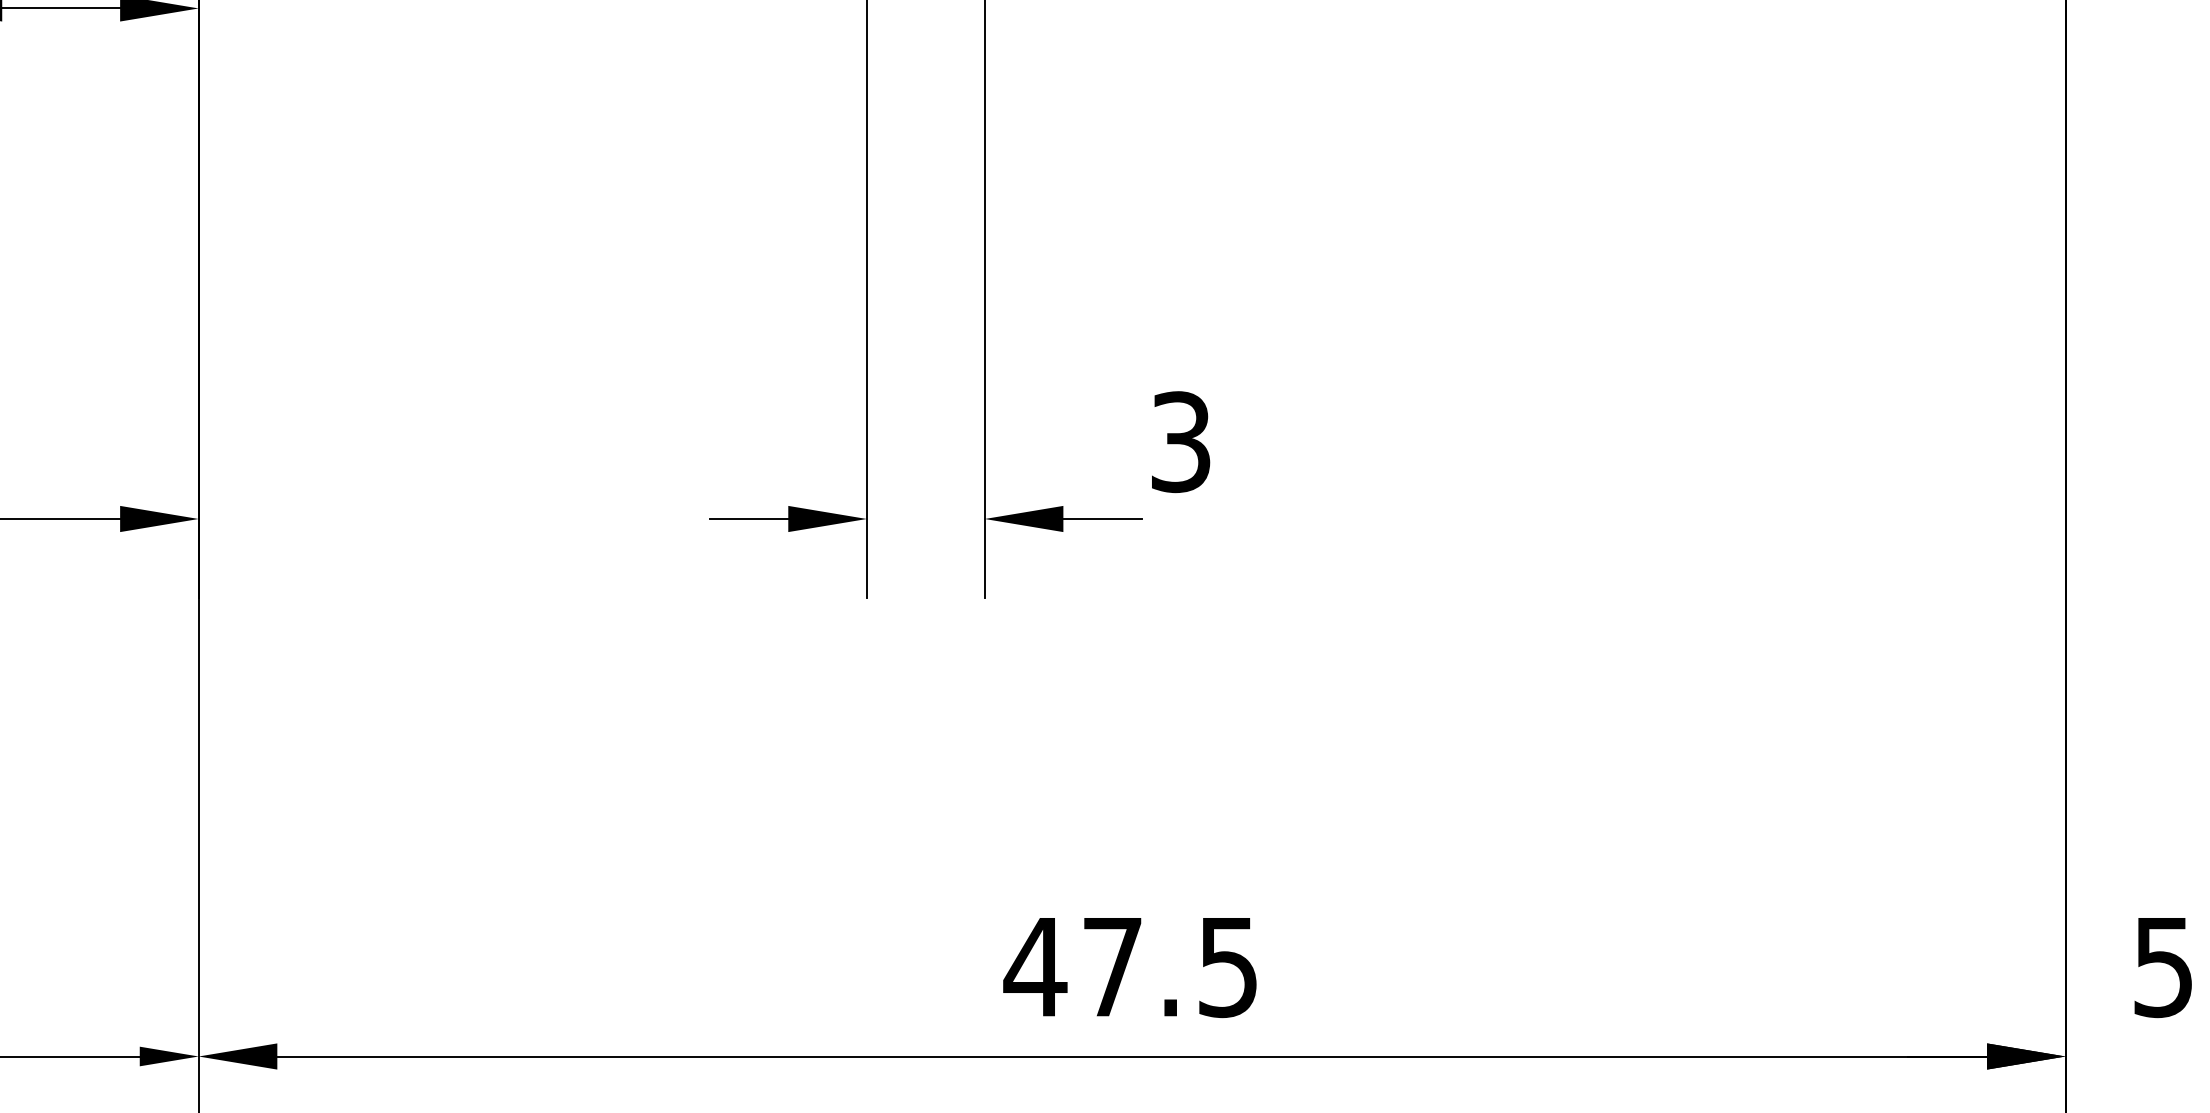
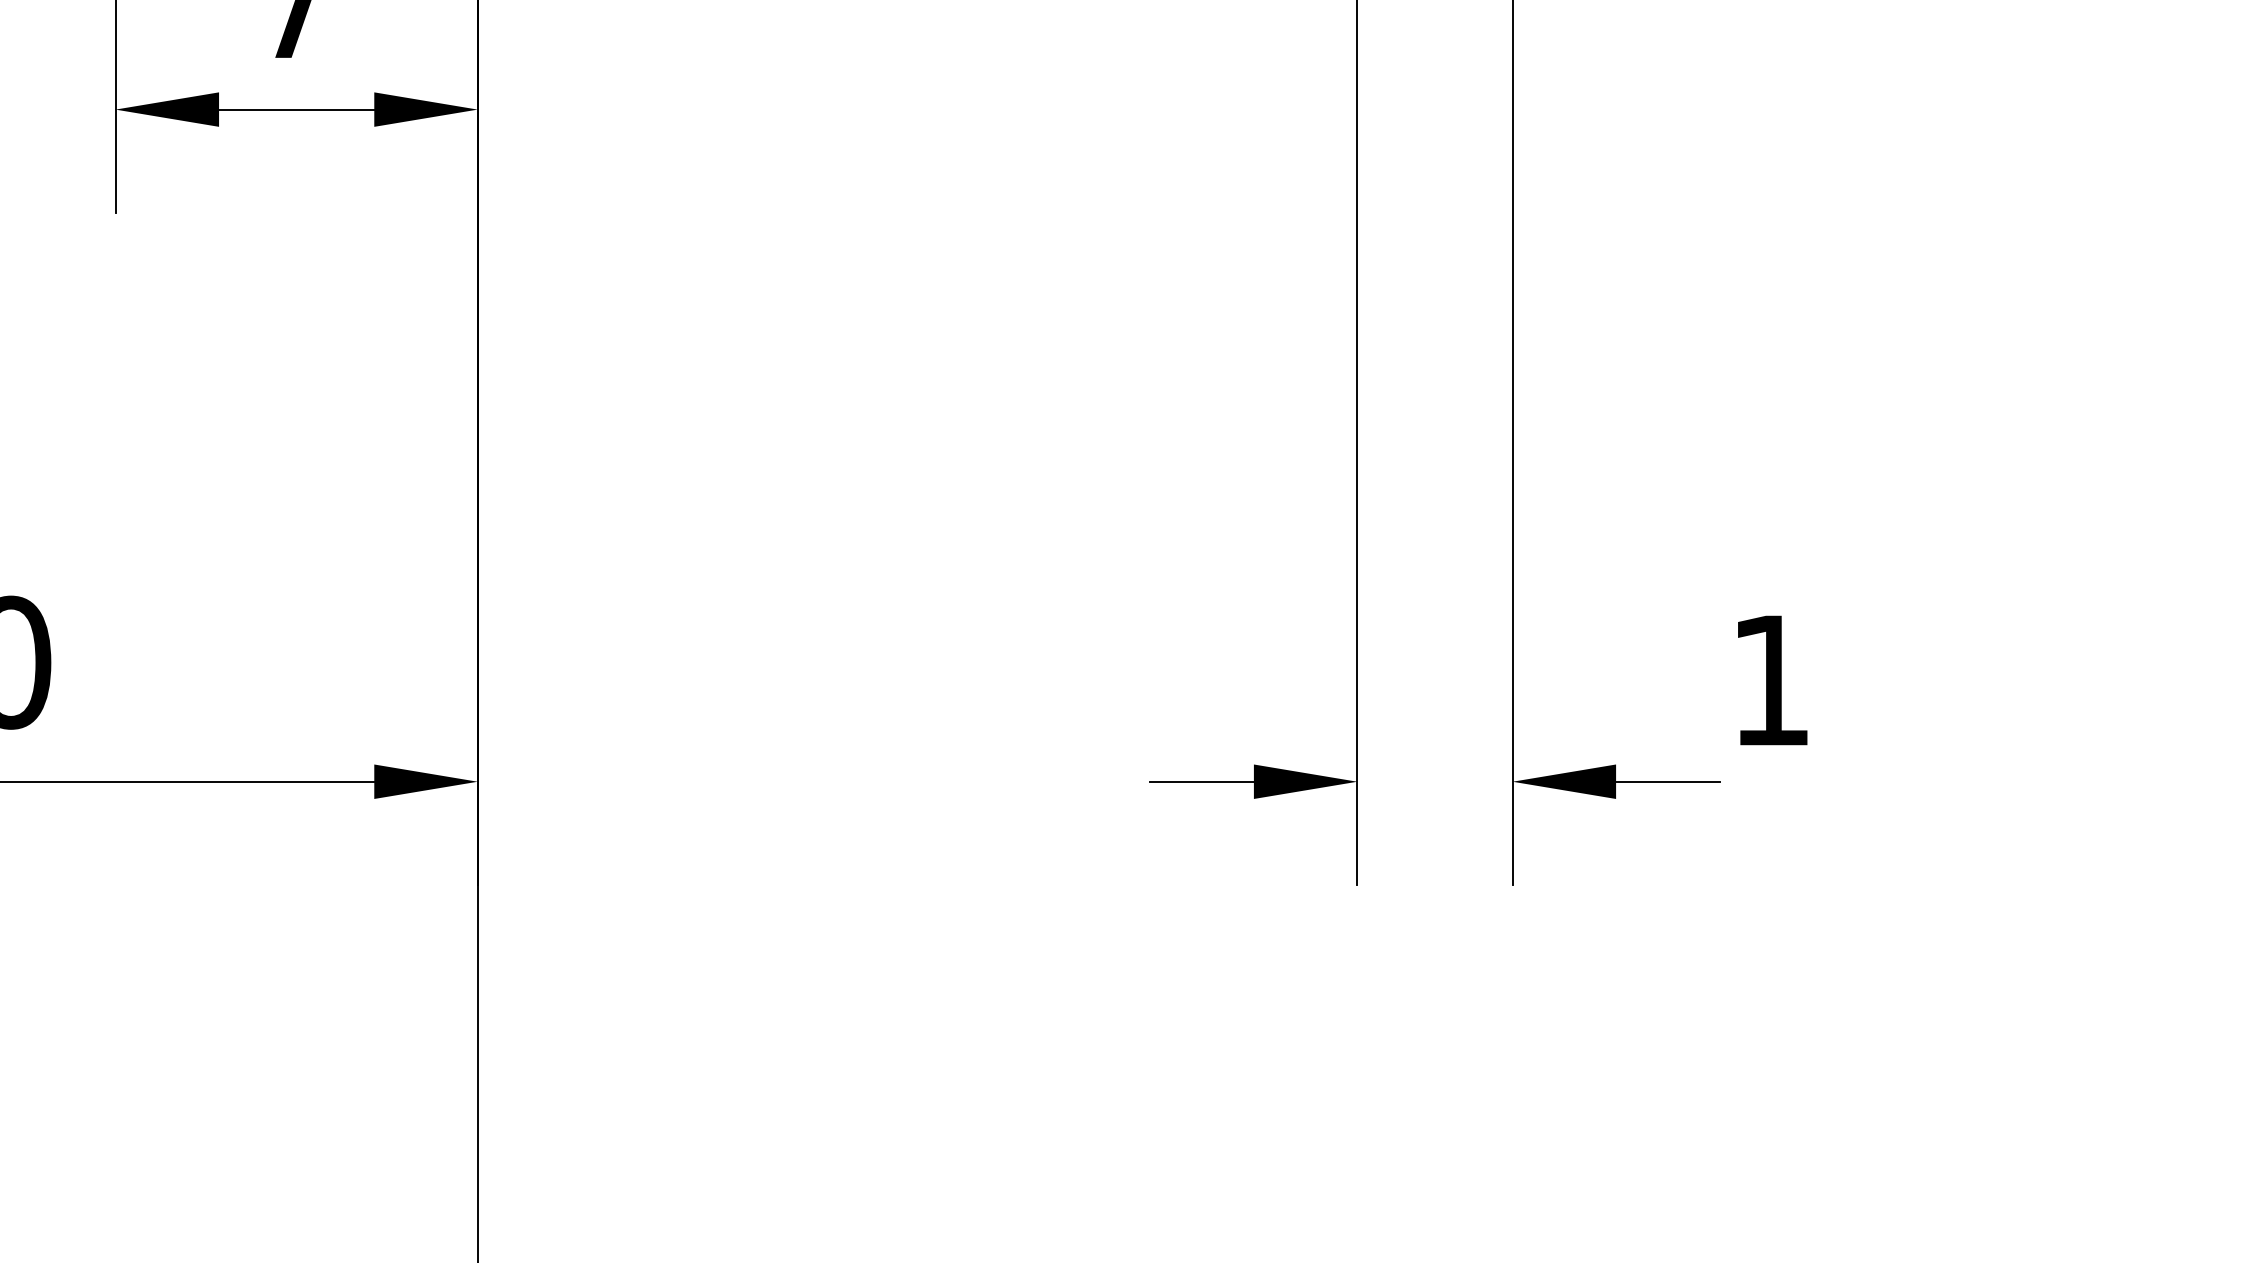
text: (1181, 442) -> (1771, 681), 3 -> 1

